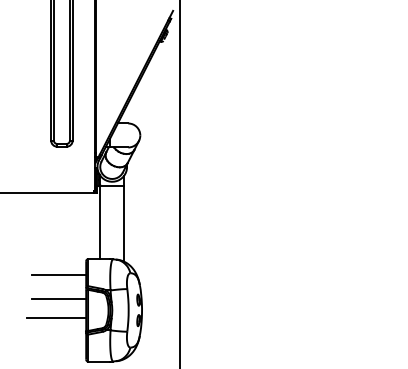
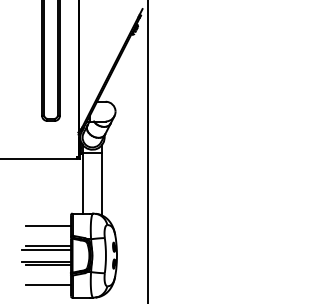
line: (56, 303) -> (46, 249), added
line: (58, 322) -> (48, 265), added
line: (58, 345) -> (48, 284), added

